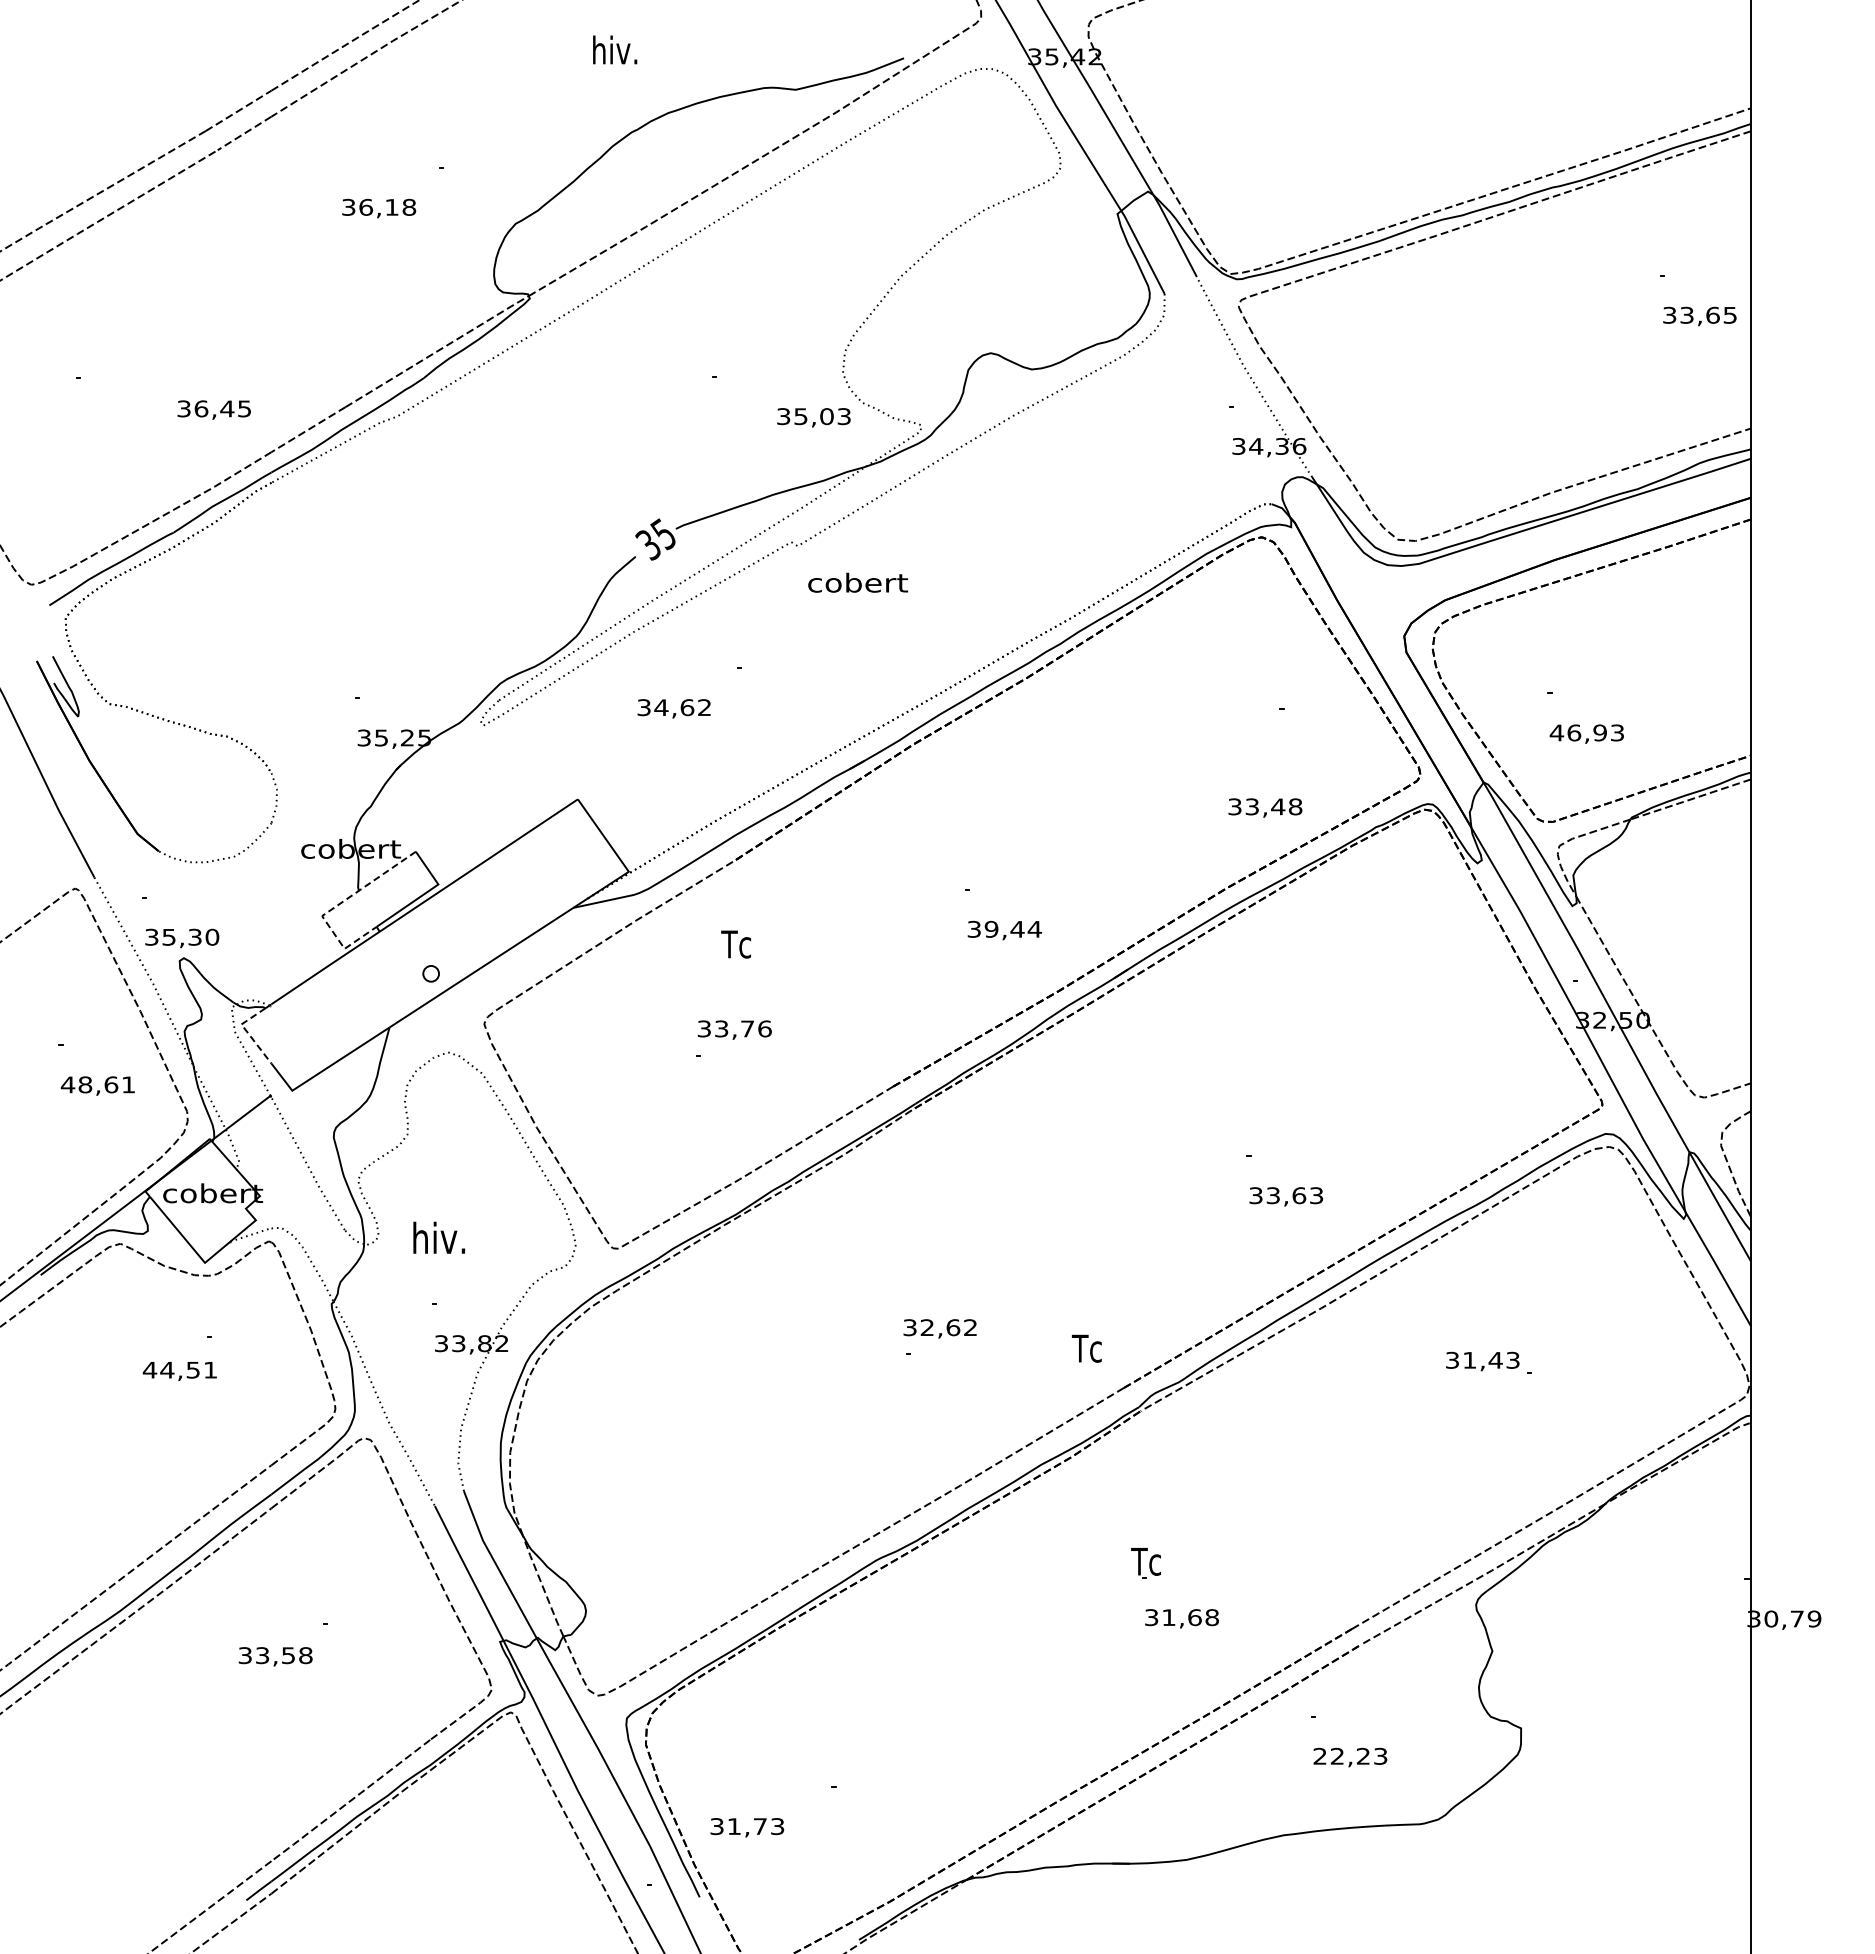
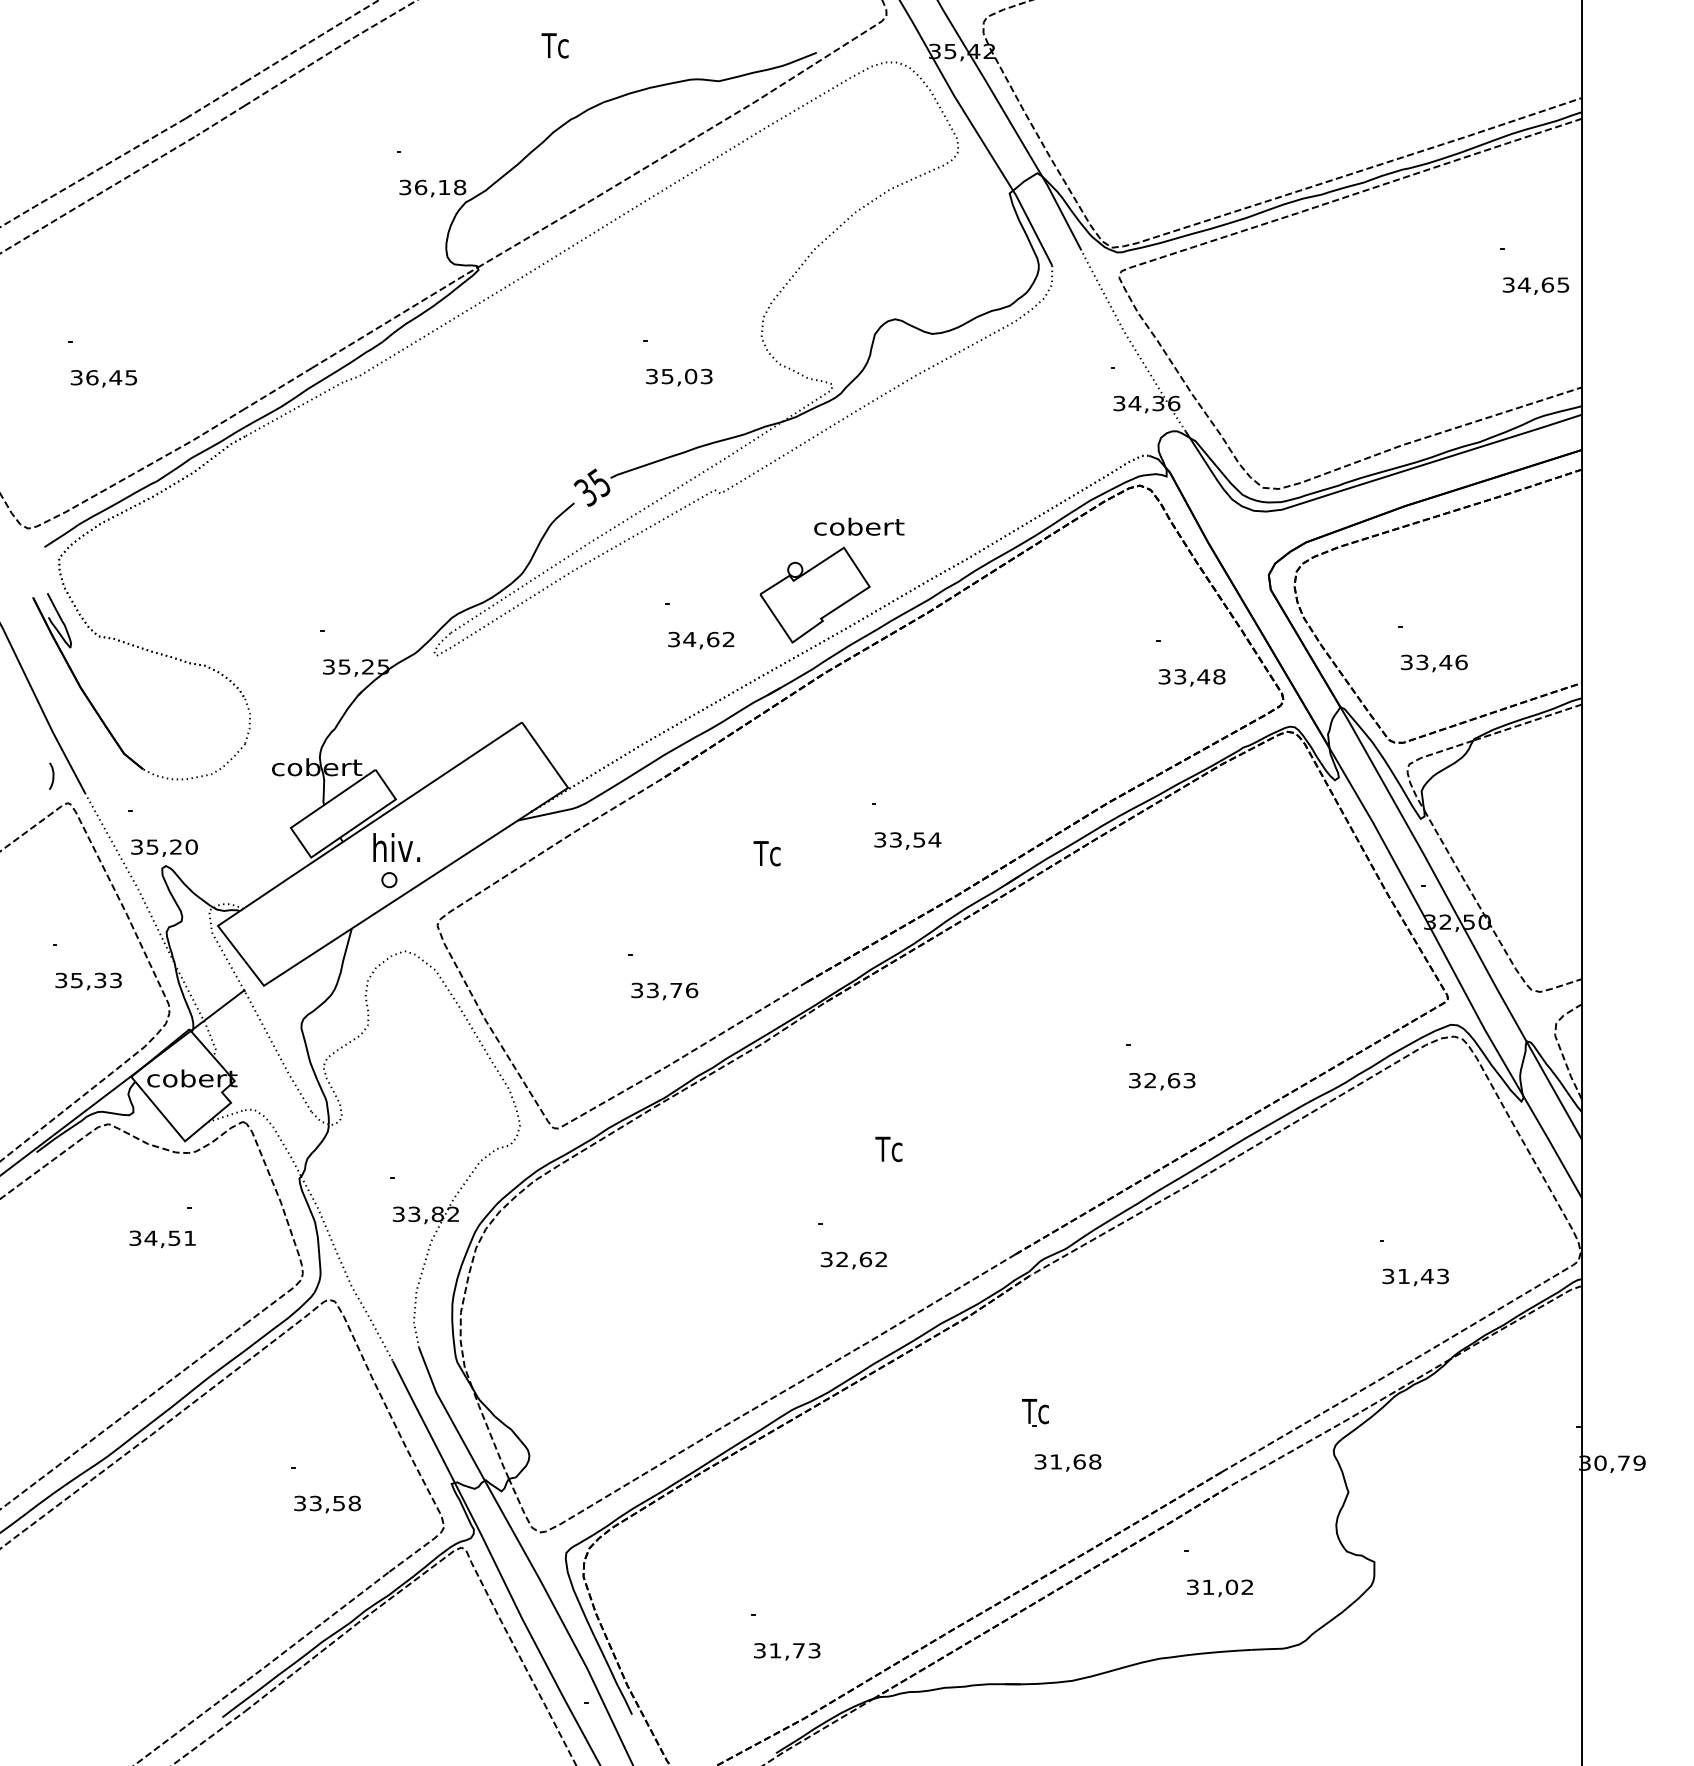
text: (615, 49) -> (556, 44), hiv. -> Tc
text: (379, 208) -> (433, 188), moved
text: (1686, 314) -> (1523, 284), 33,65 -> 34,65
text: (213, 409) -> (103, 378), moved
text: (813, 417) -> (678, 377), moved
text: (858, 582) -> (859, 526), moved
part: (902, 658) -> (815, 595), added
text: (673, 708) -> (700, 640), moved
text: (1586, 732) -> (1433, 662), 46,93 -> 33,46
text: (1265, 807) -> (1192, 677), moved
curve: (58, 858) -> (52, 775), added
line: (335, 907) -> (302, 820), dashed -> solid
text: (1004, 929) -> (907, 840), 39,44 -> 33,54
text: (194, 937) -> (175, 847), 35,30 -> 35,20
text: (735, 944) -> (766, 853), moved
text: (734, 1029) -> (664, 990), moved
line: (247, 1032) -> (223, 933), dashed -> solid
text: (97, 1084) -> (87, 980), 48,61 -> 35,33
text: (1272, 1195) -> (1149, 1080), 33,63 -> 32,63
text: (439, 1237) -> (396, 847), moved
text: (939, 1328) -> (853, 1260), moved
text: (1086, 1348) -> (888, 1149), moved
text: (1482, 1361) -> (1415, 1277), moved
text: (149, 1369) -> (134, 1237), 44,51 -> 34,51
text: (275, 1656) -> (327, 1504), moved
text: (1350, 1755) -> (1220, 1586), 22,23 -> 31,02
text: (747, 1827) -> (787, 1651), moved

